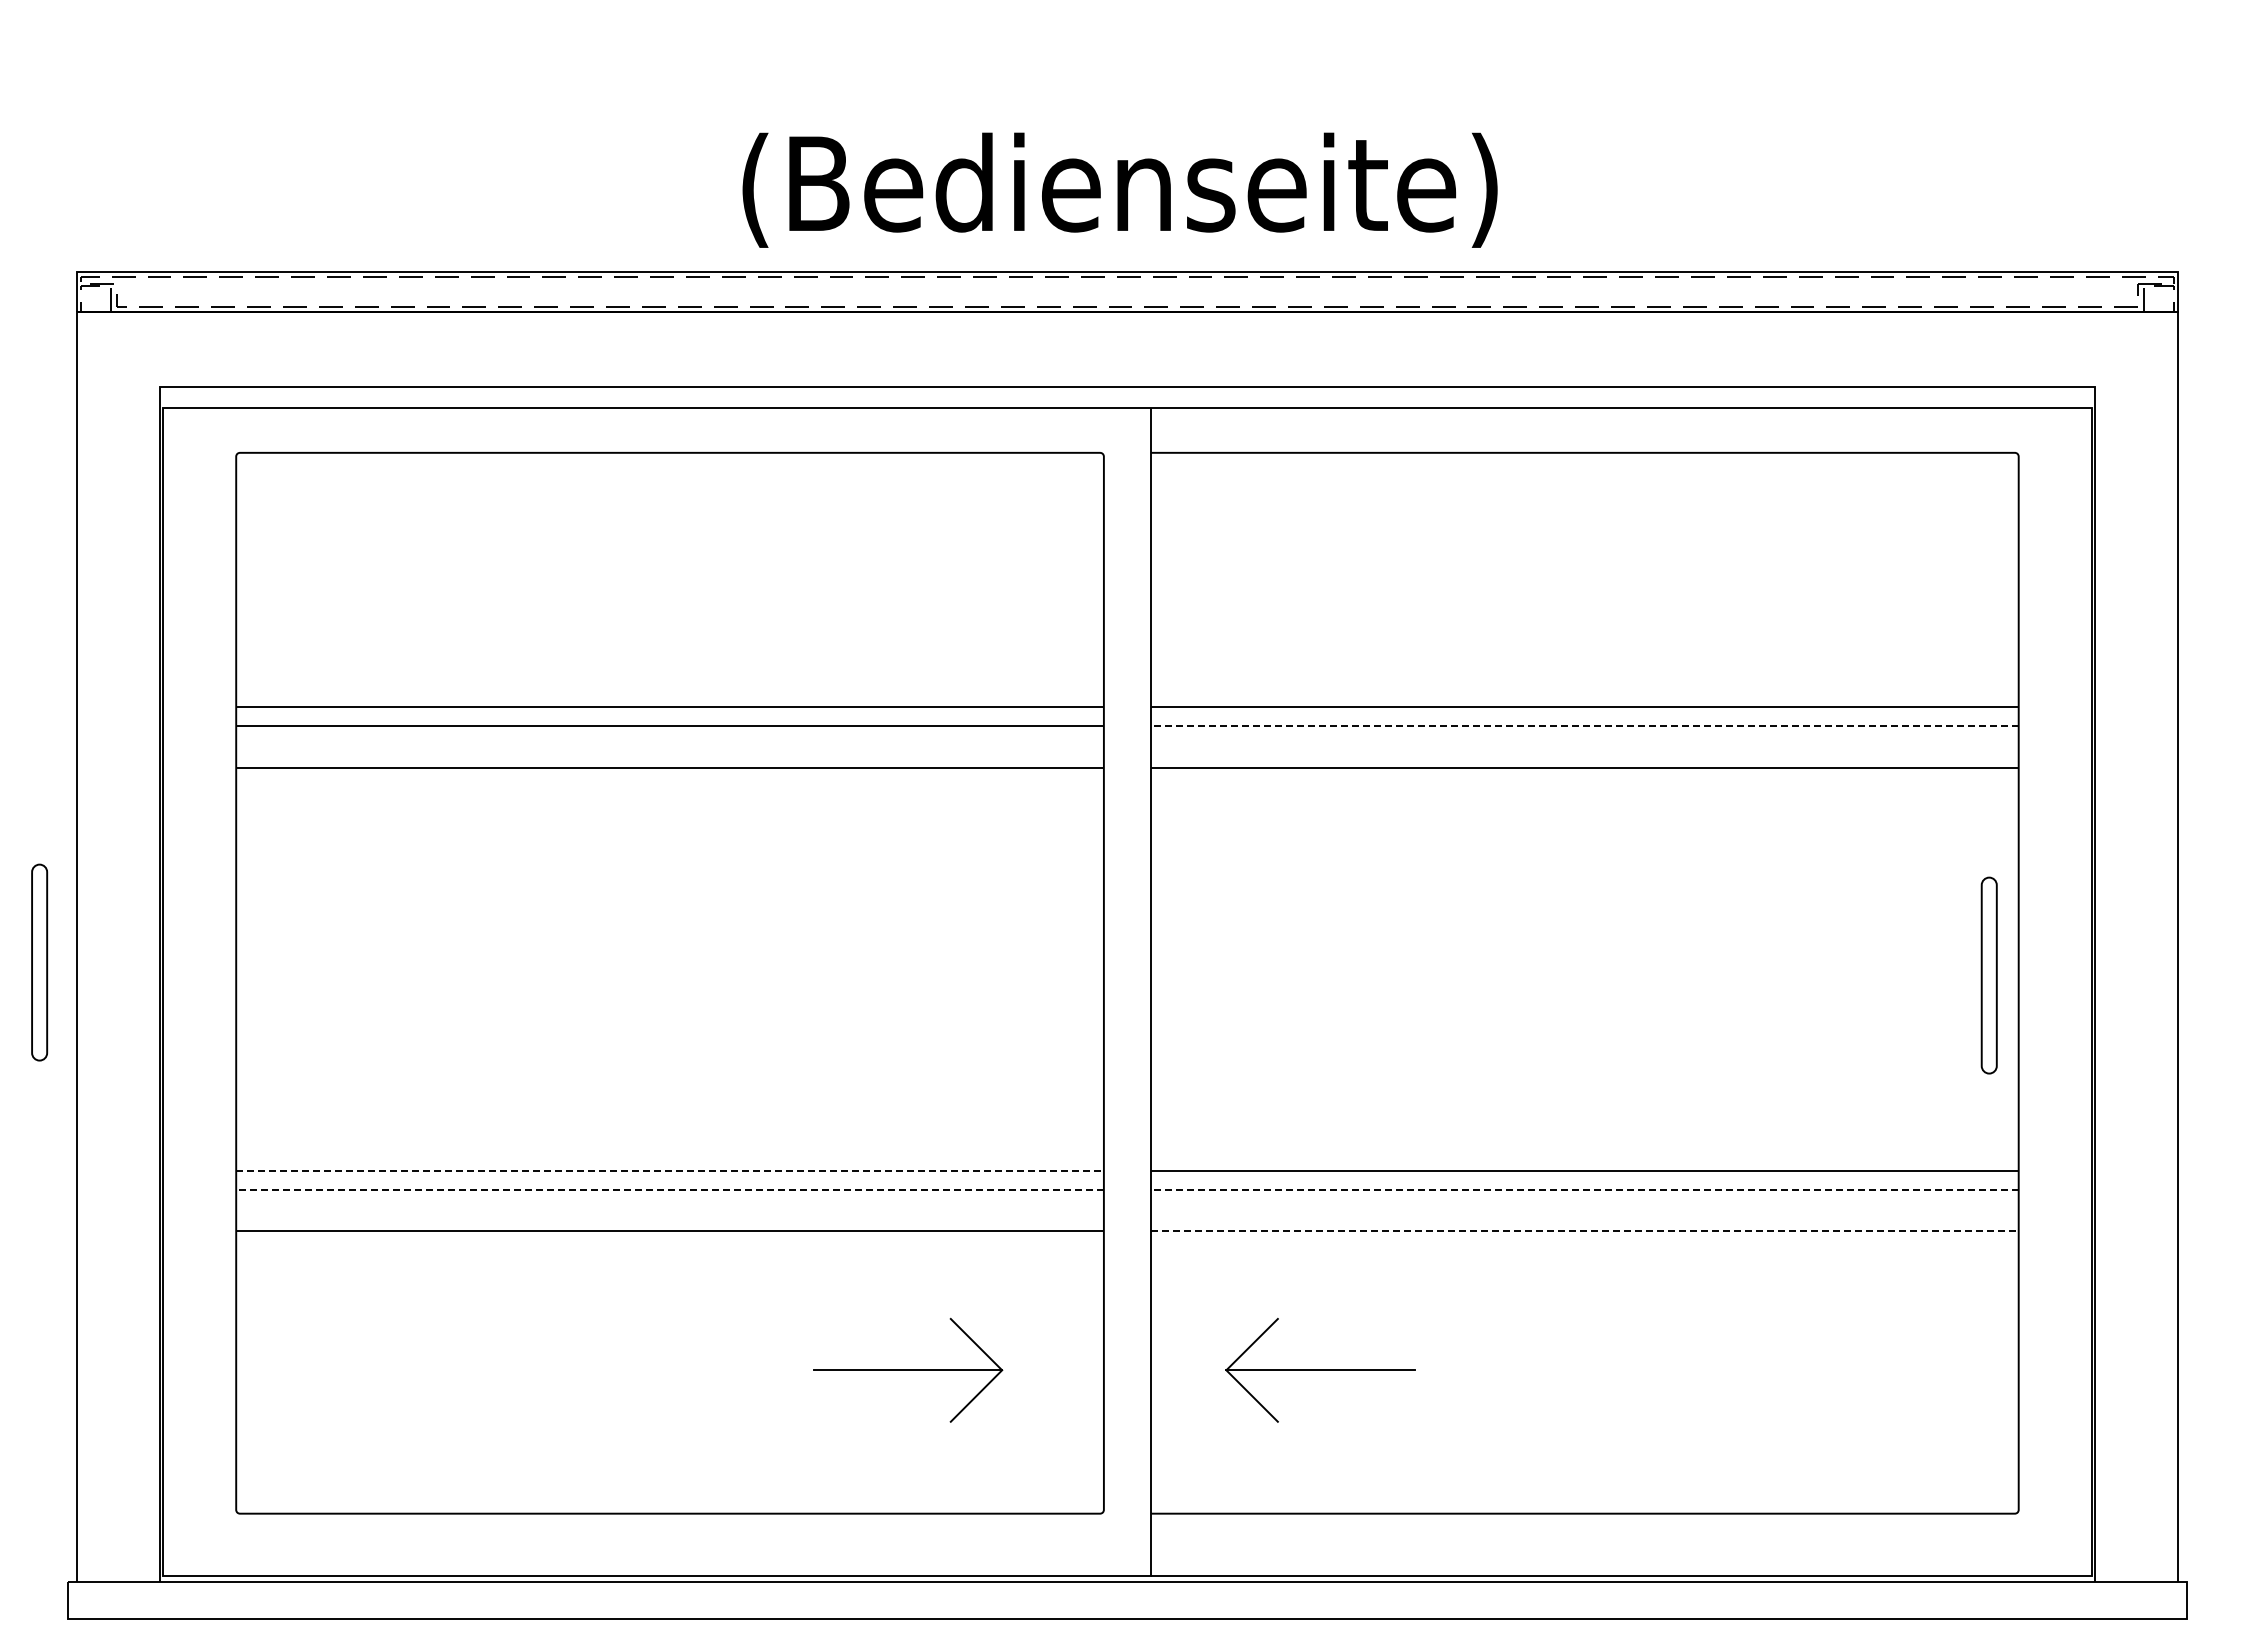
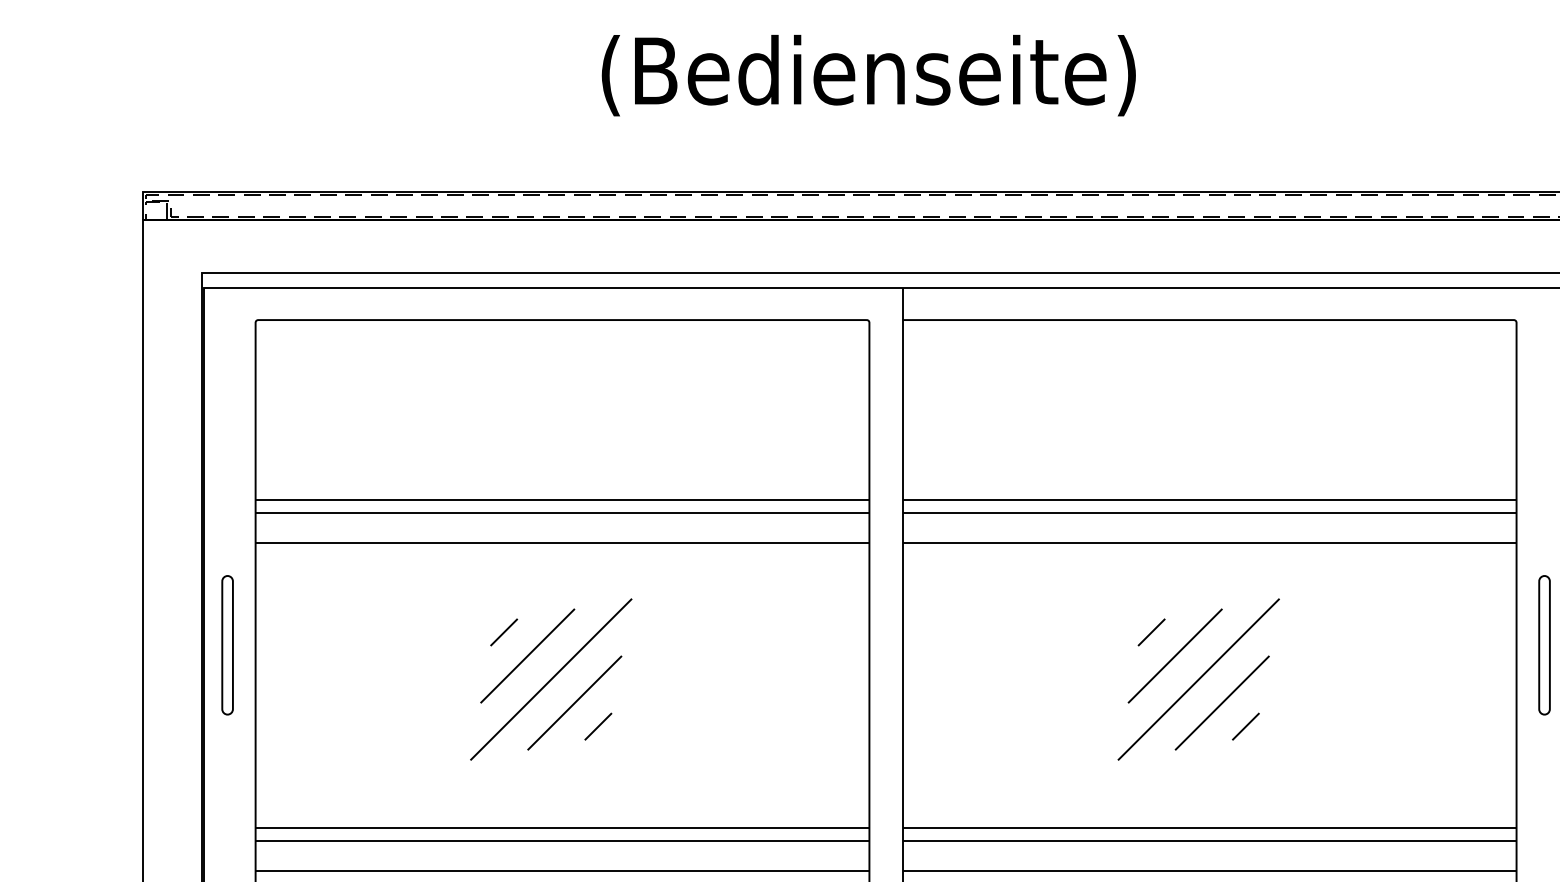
text: (1119, 189) -> (868, 75), moved
line: (1584, 726) -> (1209, 513), dashed -> solid
part: (653, 960) -> (550, 679), added
part: (1569, 960) -> (1198, 679), added
part: (39, 962) -> (227, 645), moved
part: (1988, 975) -> (1543, 645), moved
line: (670, 1170) -> (562, 827), dashed -> solid
line: (670, 1189) -> (562, 841), dashed -> solid
line: (1584, 1189) -> (1209, 841), dashed -> solid
line: (1584, 1231) -> (1209, 870), dashed -> solid

